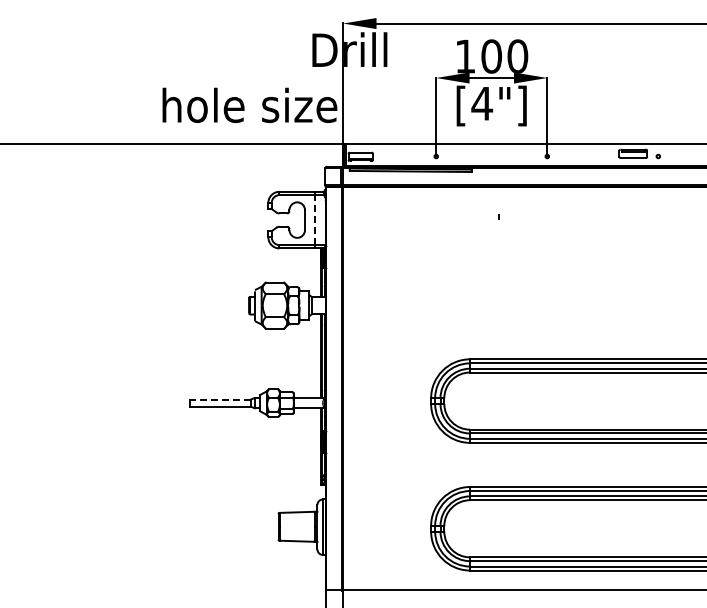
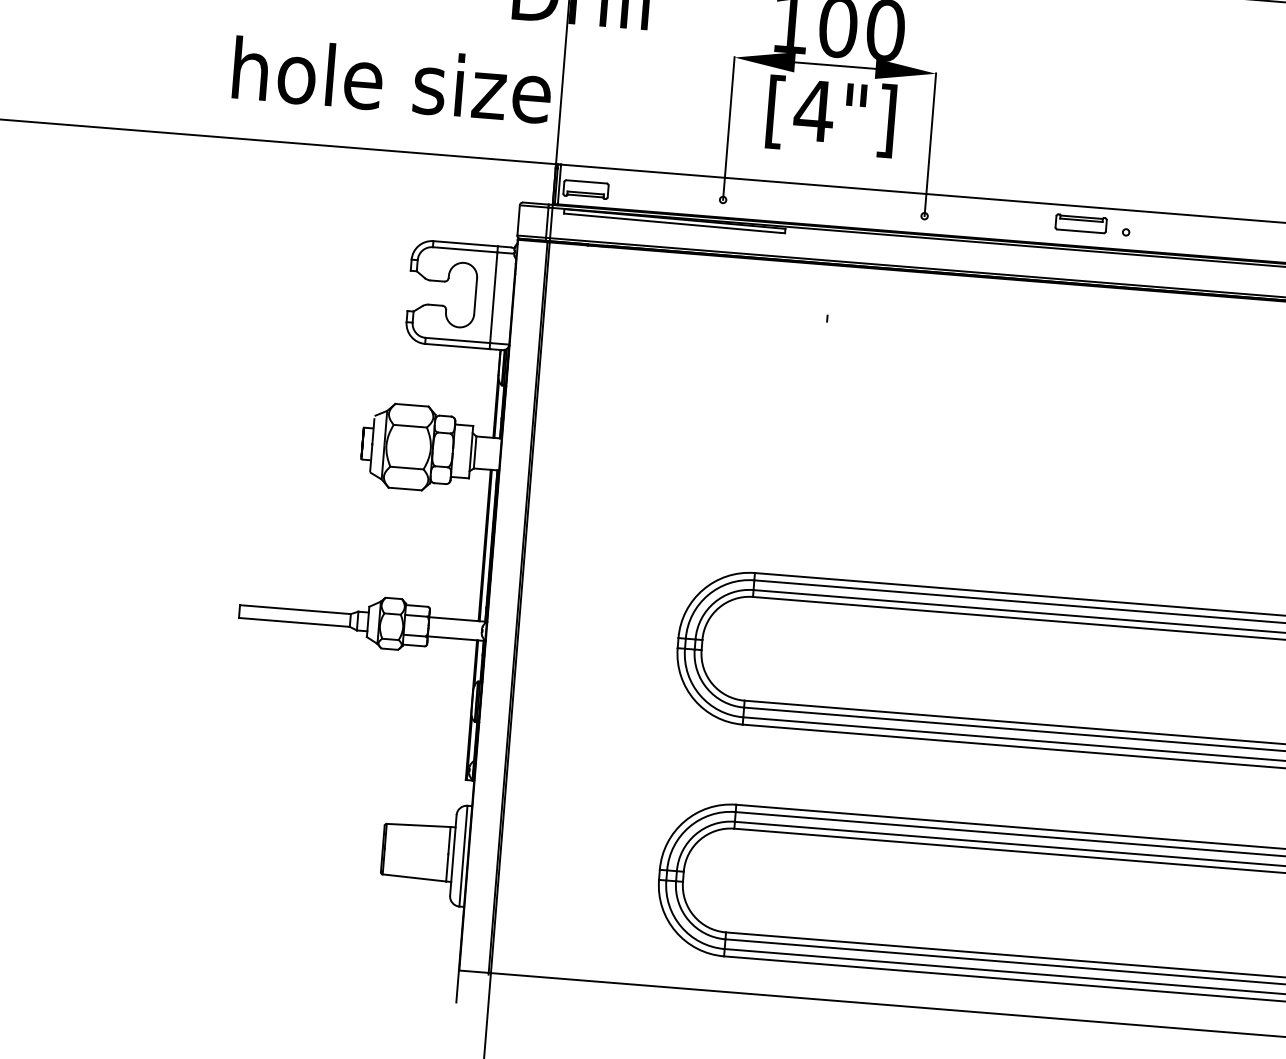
line: (315, 220) -> (494, 298), dashed -> solid
line: (220, 399) -> (296, 609), dashed -> solid

